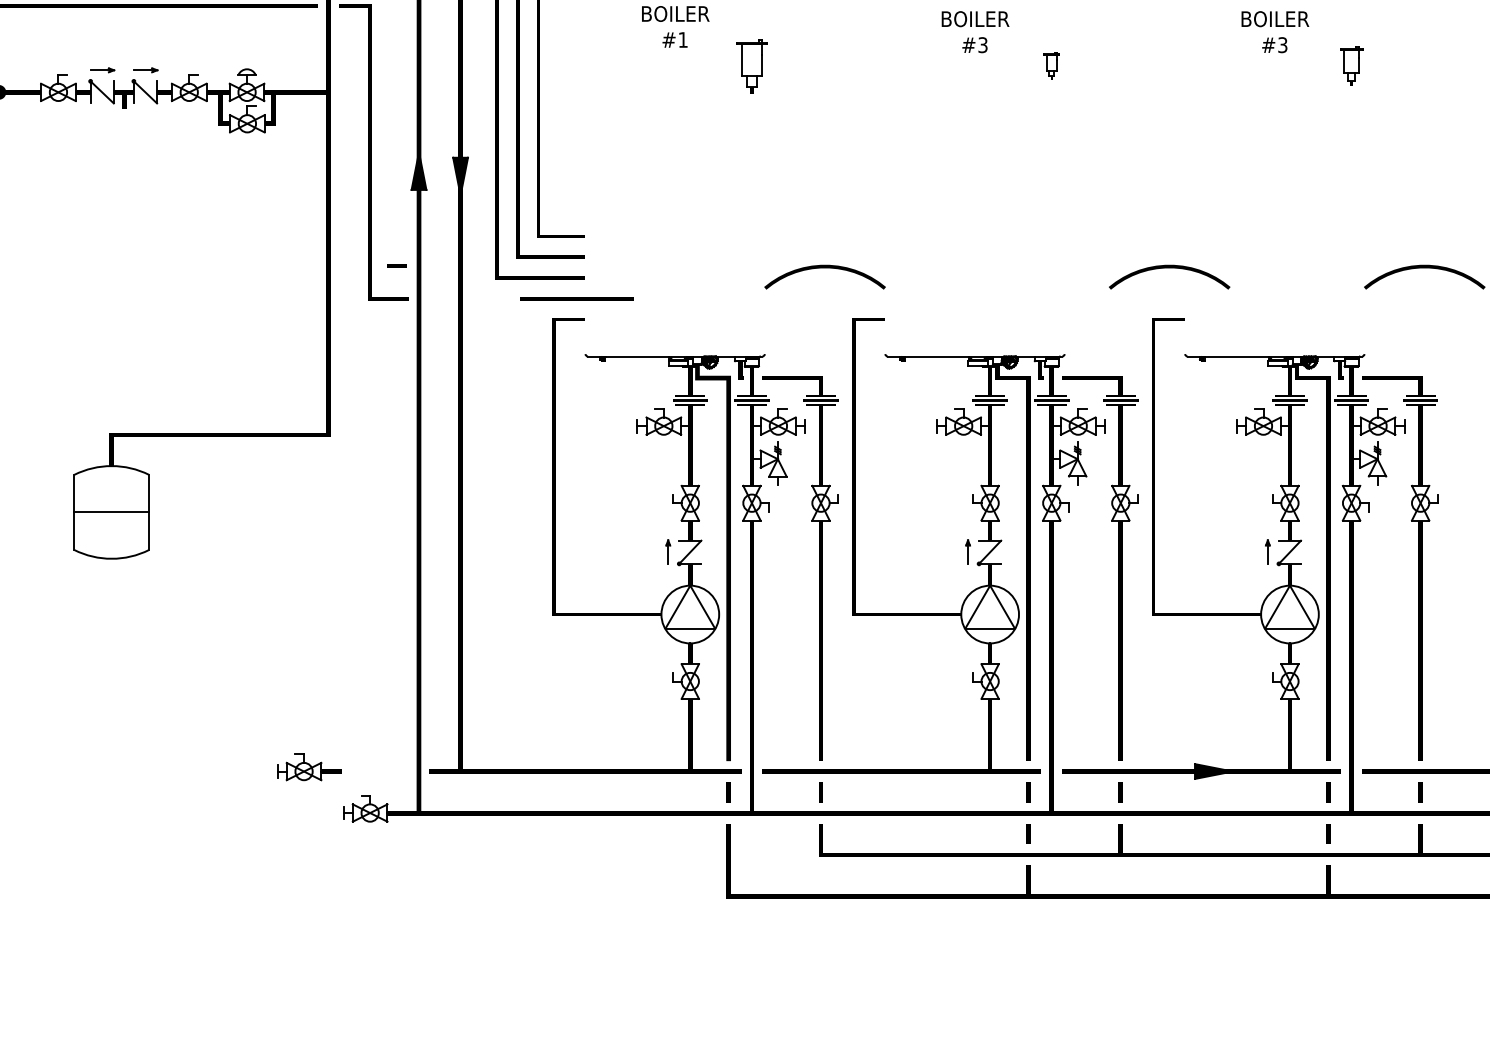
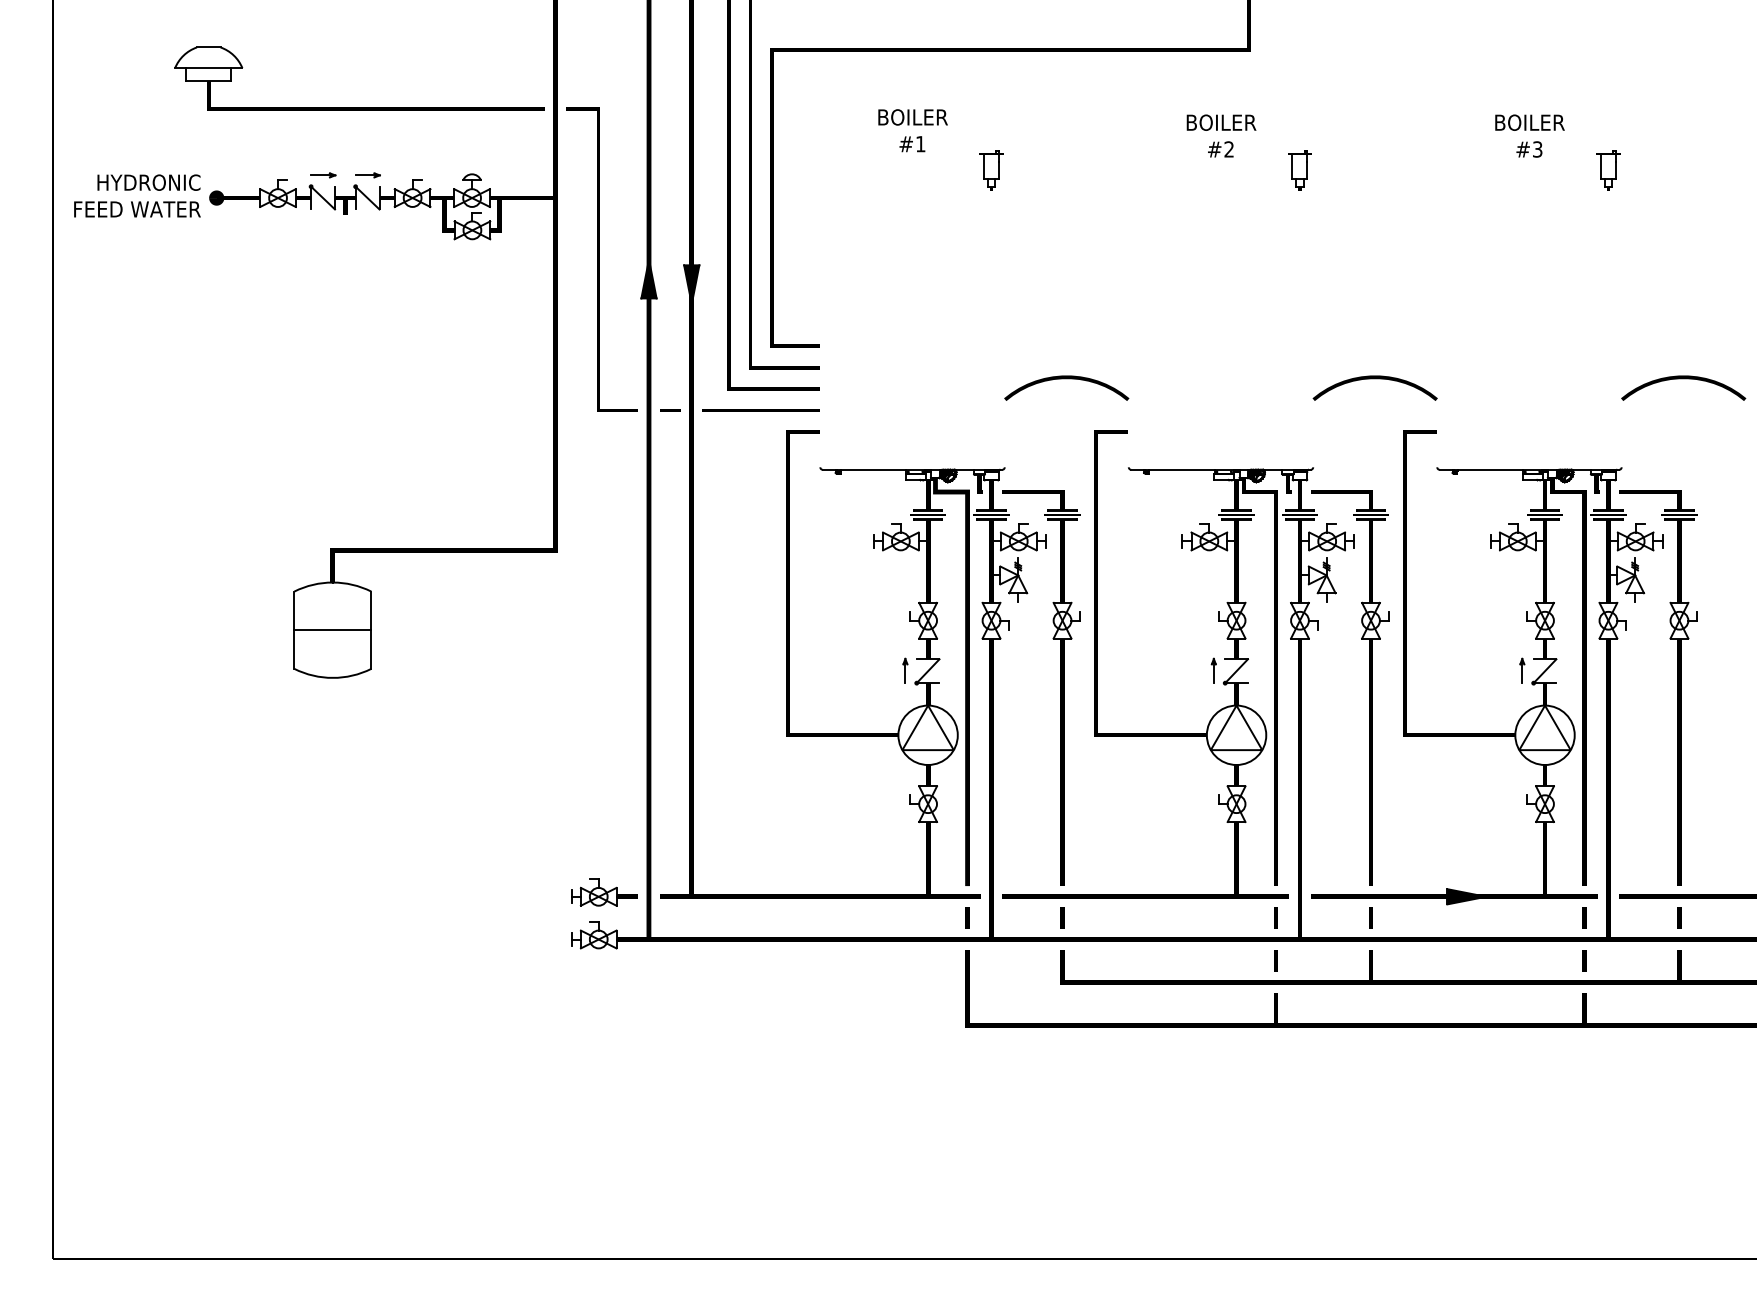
text: (982, 45) -> (1228, 149), #3 -> #2
part: (751, 65) -> (991, 170), size x0.71
part: (1051, 65) -> (1299, 170), size x1.43
line: (397, 265) -> (670, 410), moved
curve: (1168, 268) -> (1374, 379), moved
line: (575, 298) -> (760, 410), moved
part: (309, 767) -> (604, 892), moved

